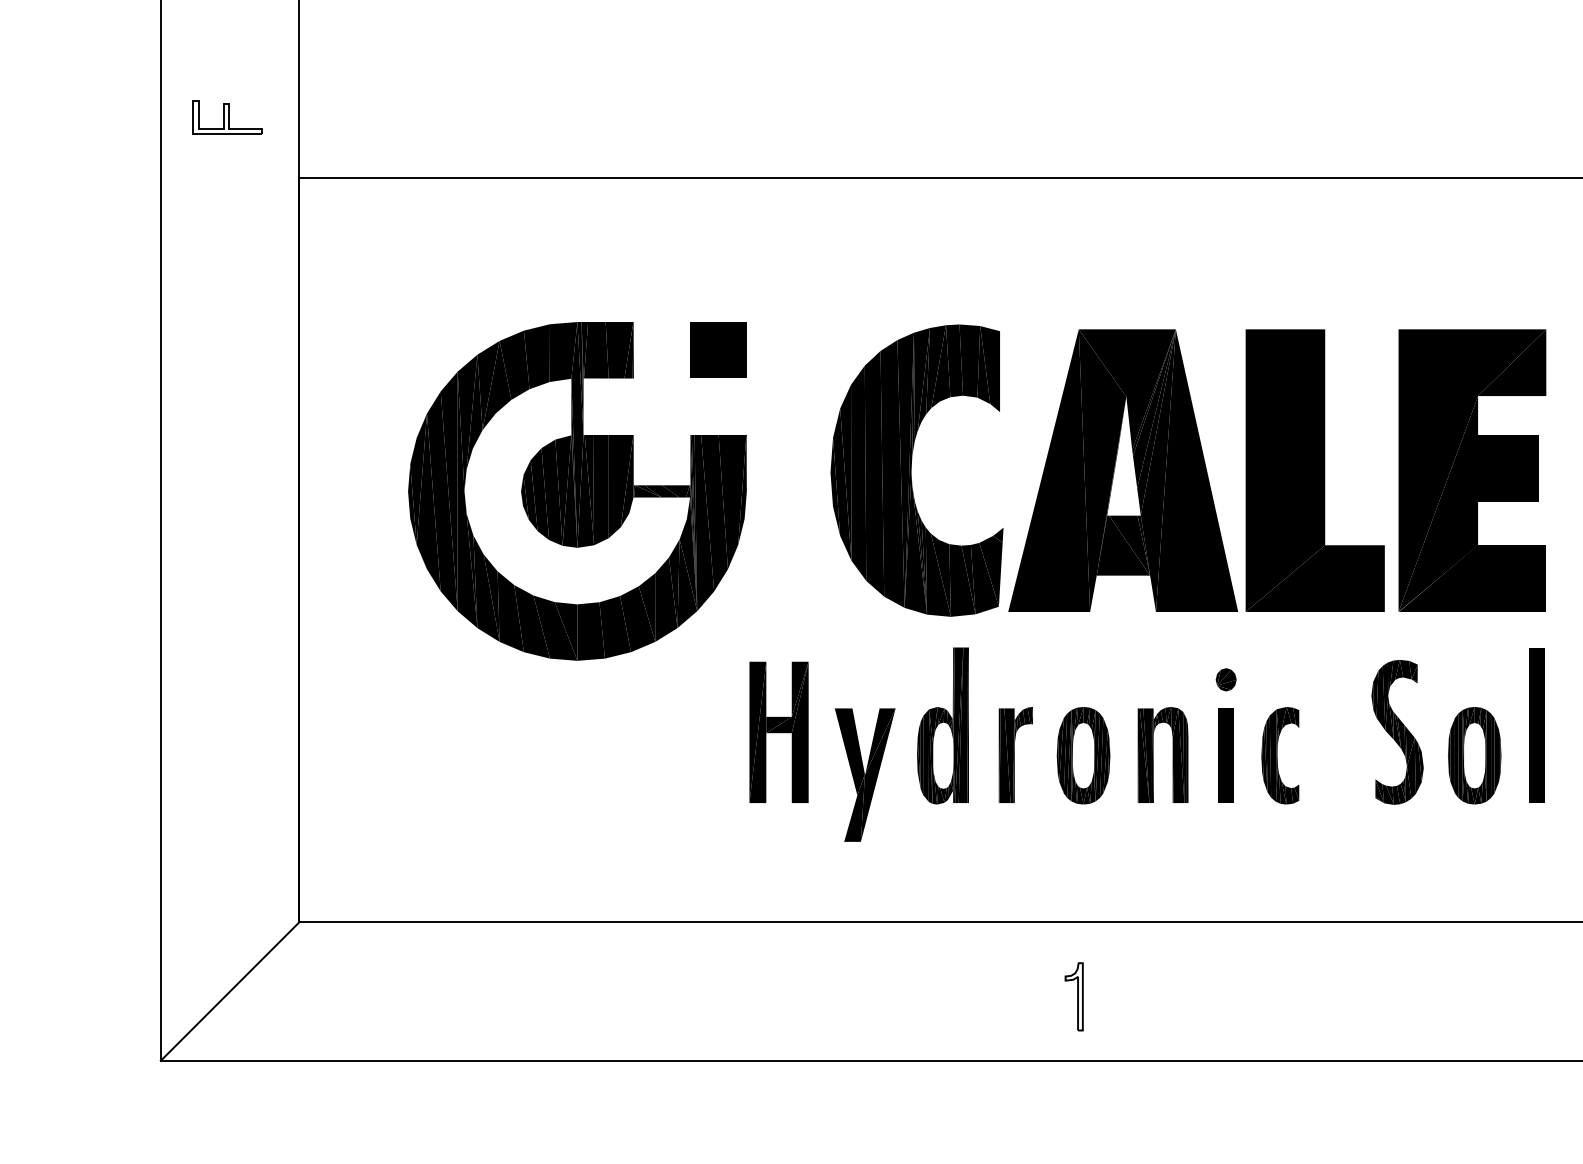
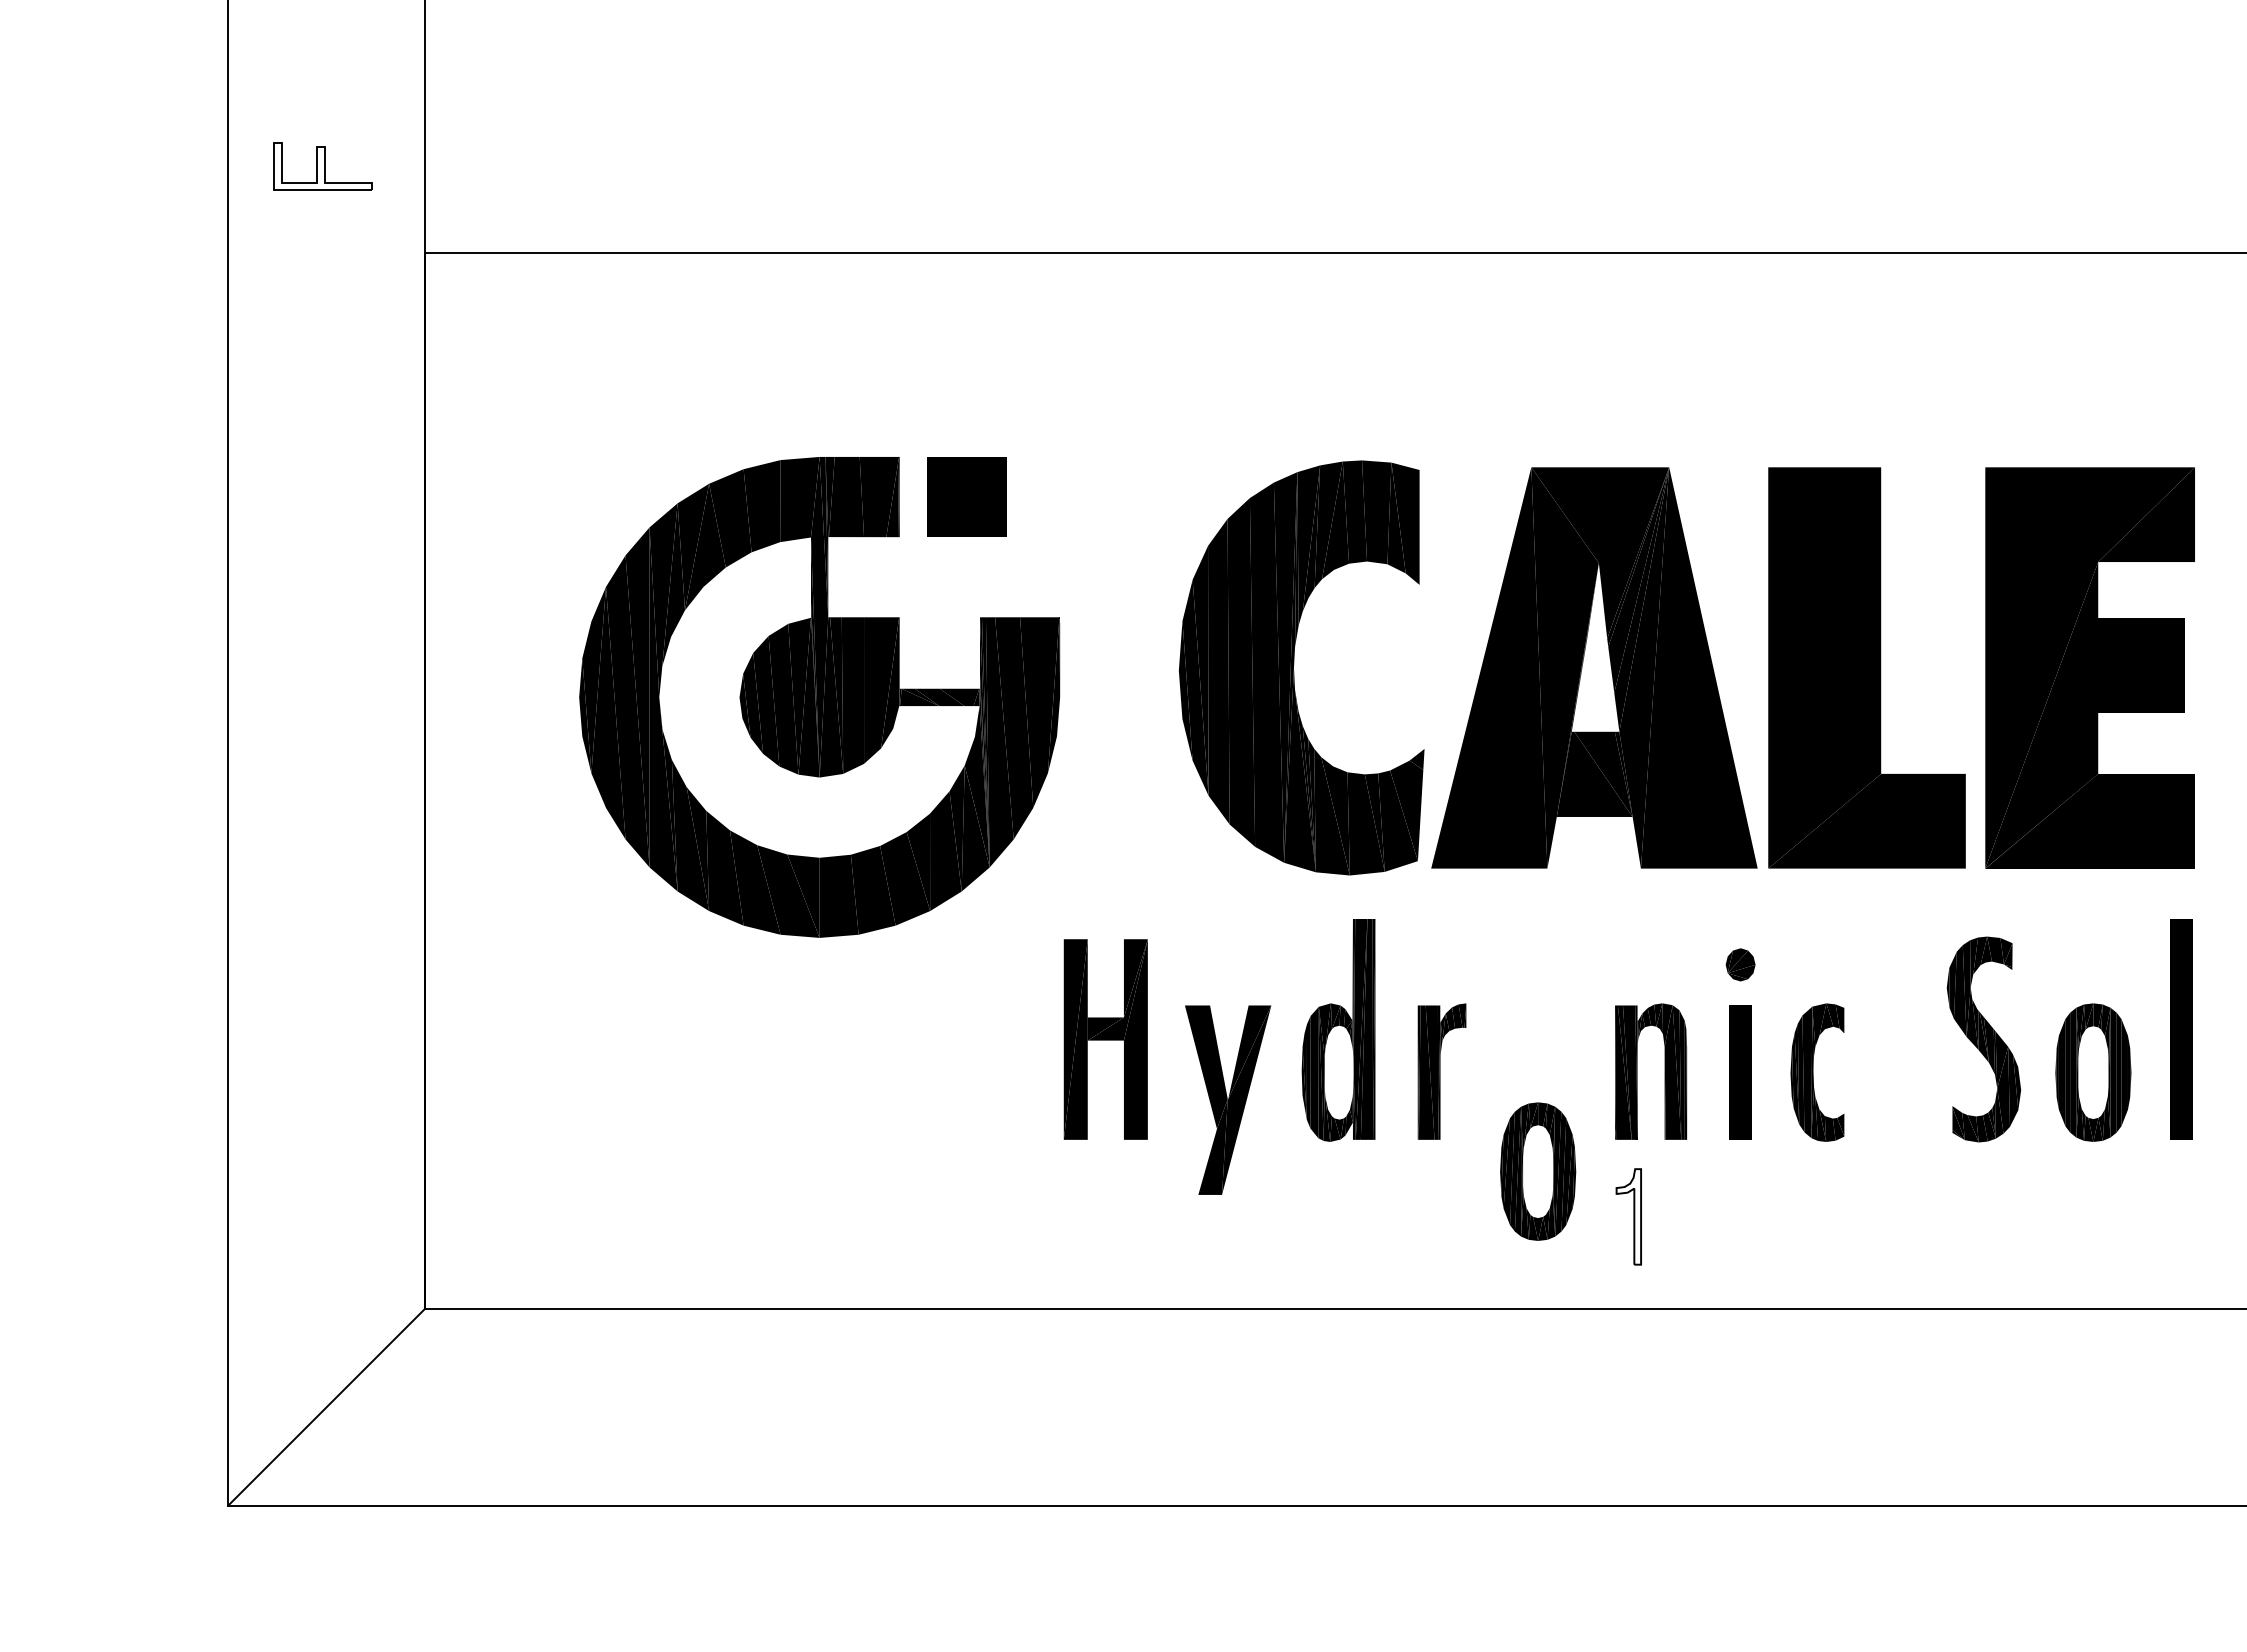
part: (718, 349) -> (966, 496), moved
part: (1083, 755) -> (1538, 1171), moved
part: (1073, 996) -> (1628, 1216), moved

